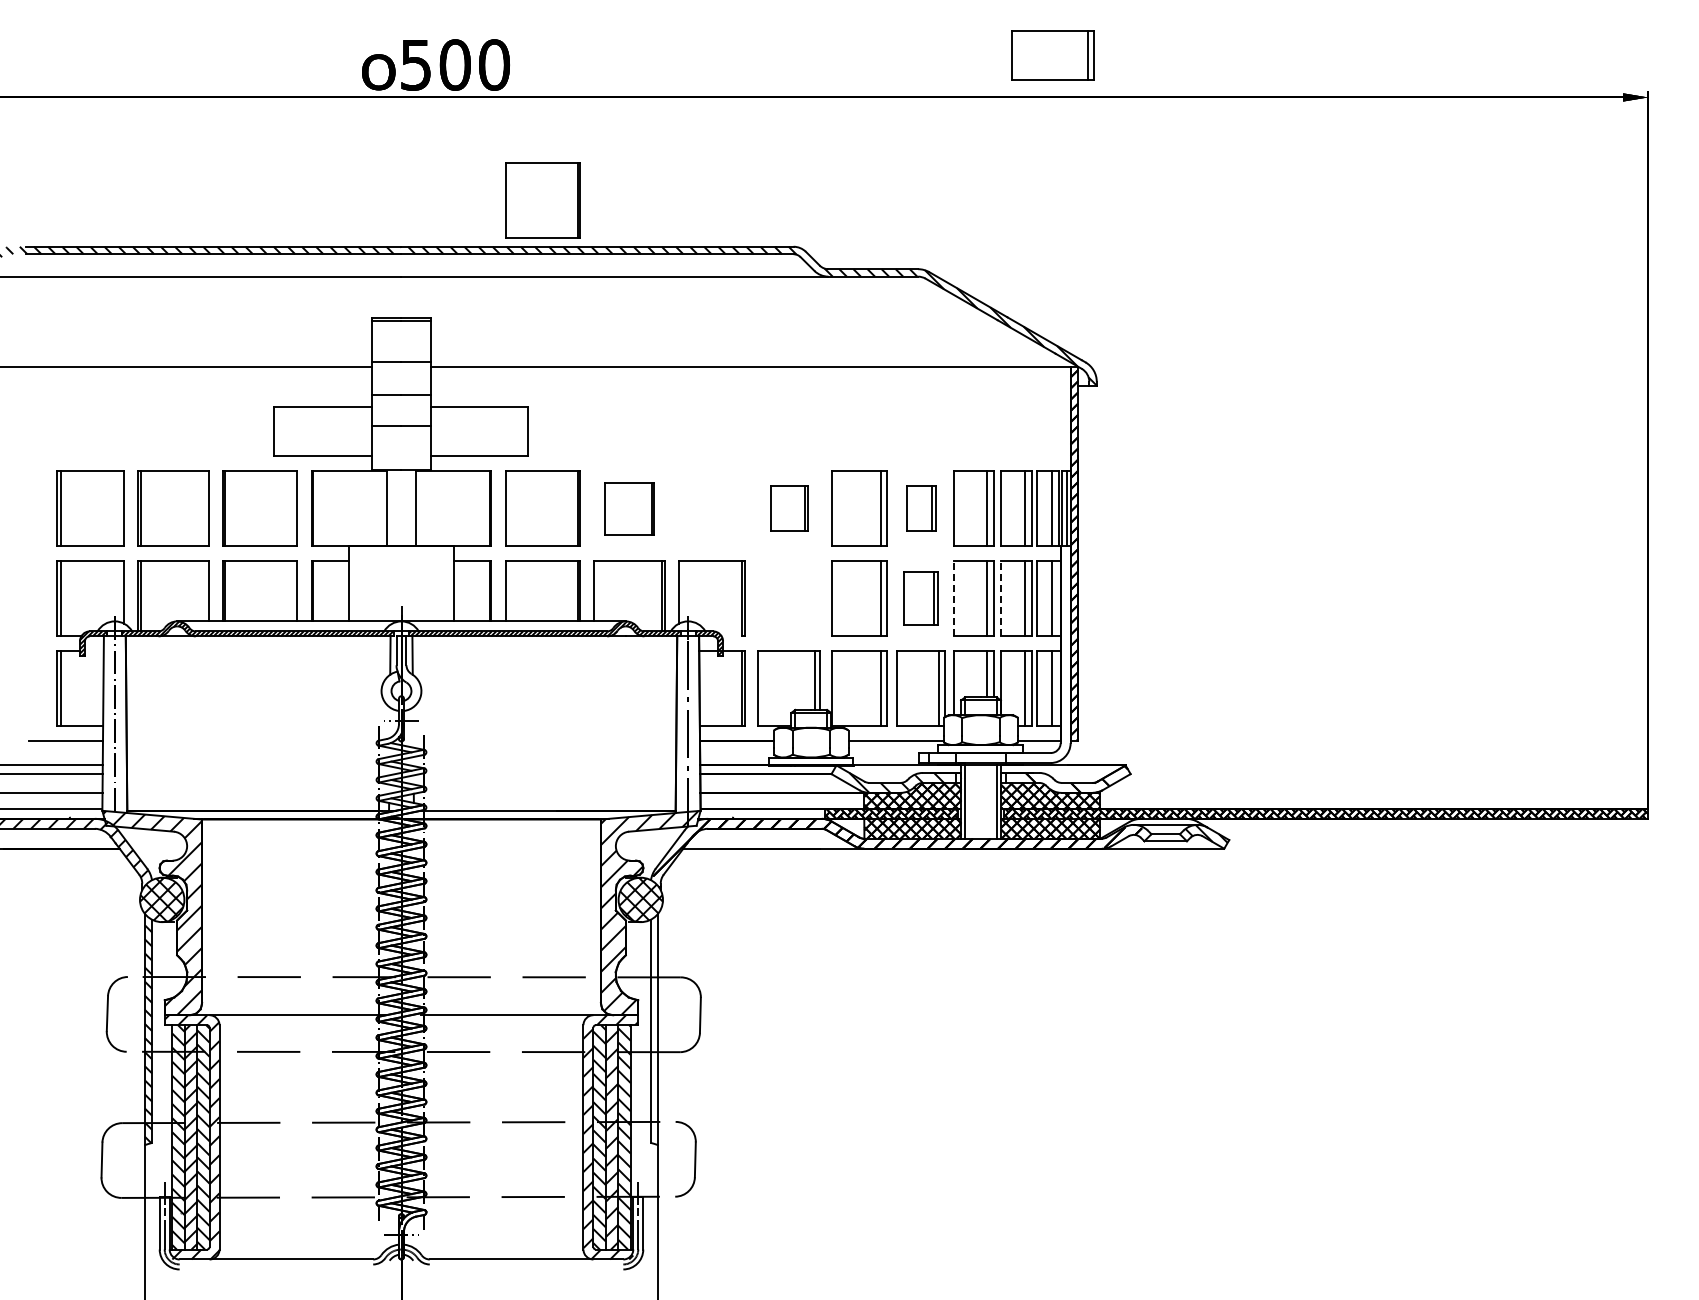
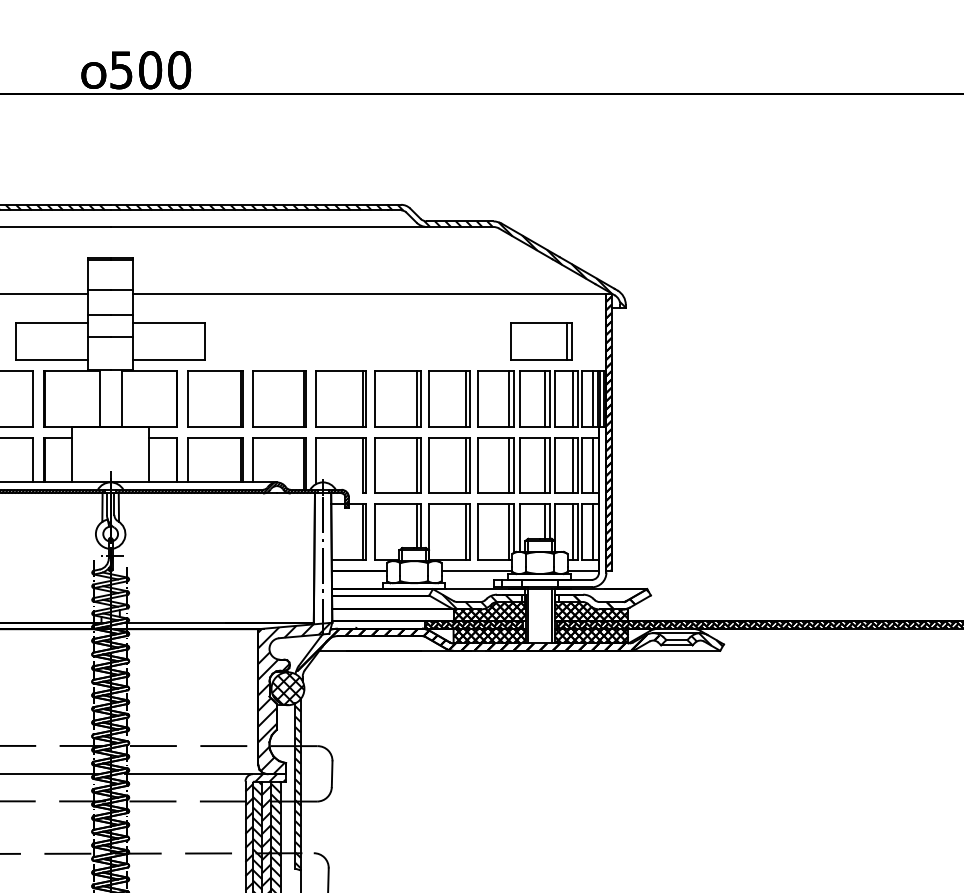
part: (1052, 55) -> (541, 341), moved
part: (542, 200) -> (215, 170), removed
part: (629, 508) -> (279, 398), size x1.43
part: (711, 508) -> (340, 398), added
part: (788, 508) -> (397, 398), size x1.67
part: (920, 508) -> (495, 398), size x1.67
part: (788, 598) -> (397, 465), added
part: (920, 598) -> (495, 465), size x1.43
line: (954, 598) -> (520, 465), dashed -> solid
line: (1001, 598) -> (555, 465), dashed -> solid
hatch: (654, 1028) -> (298, 784), added

